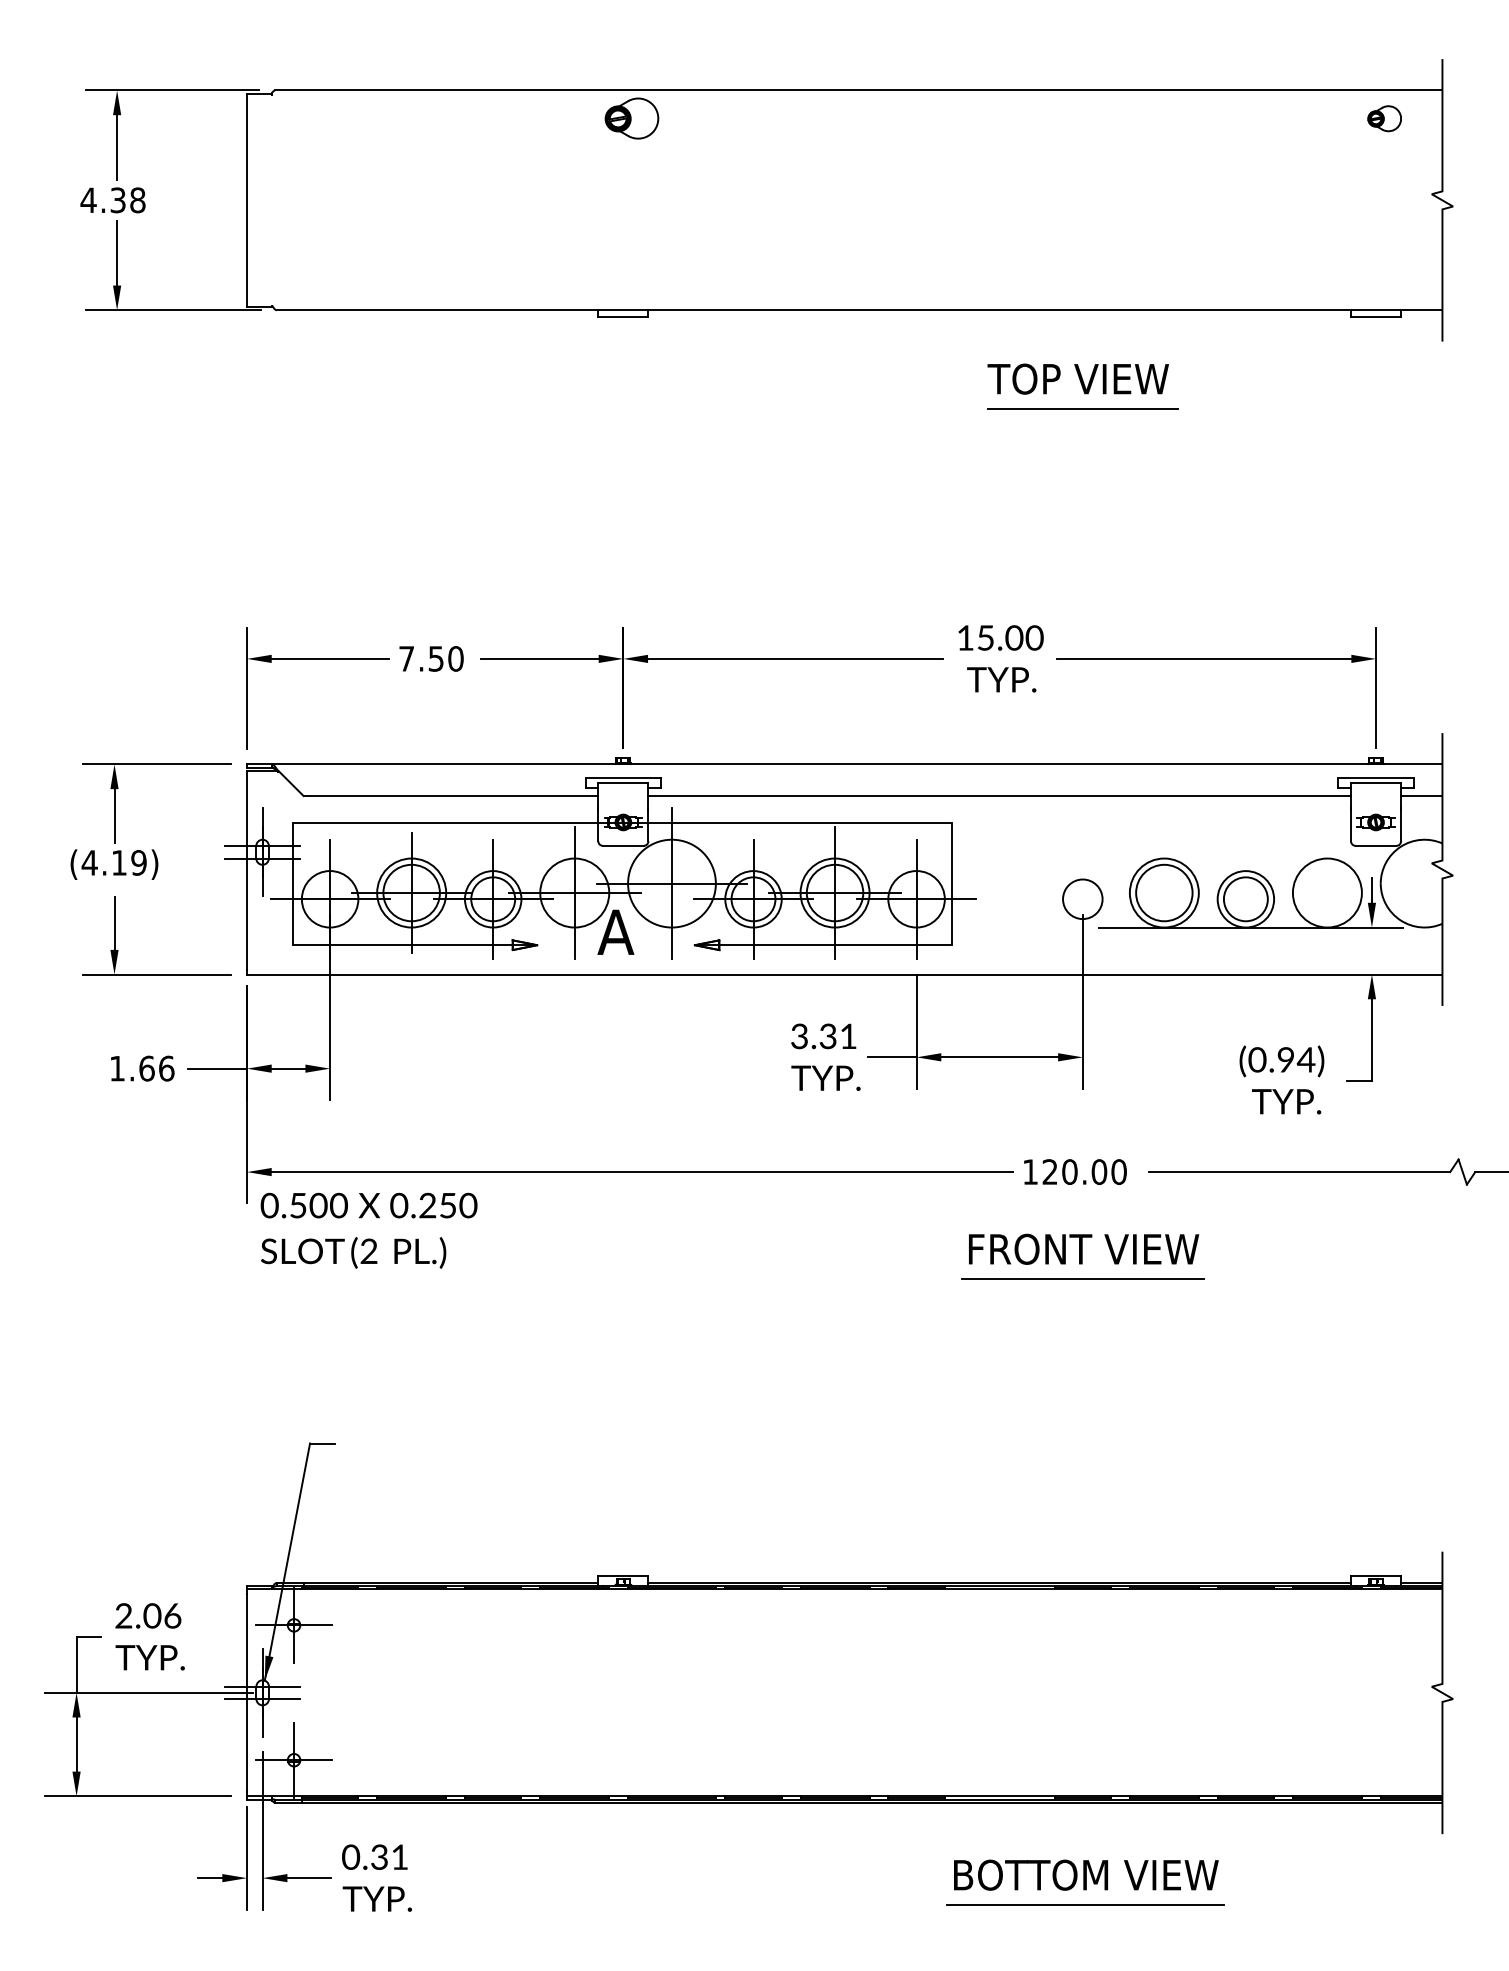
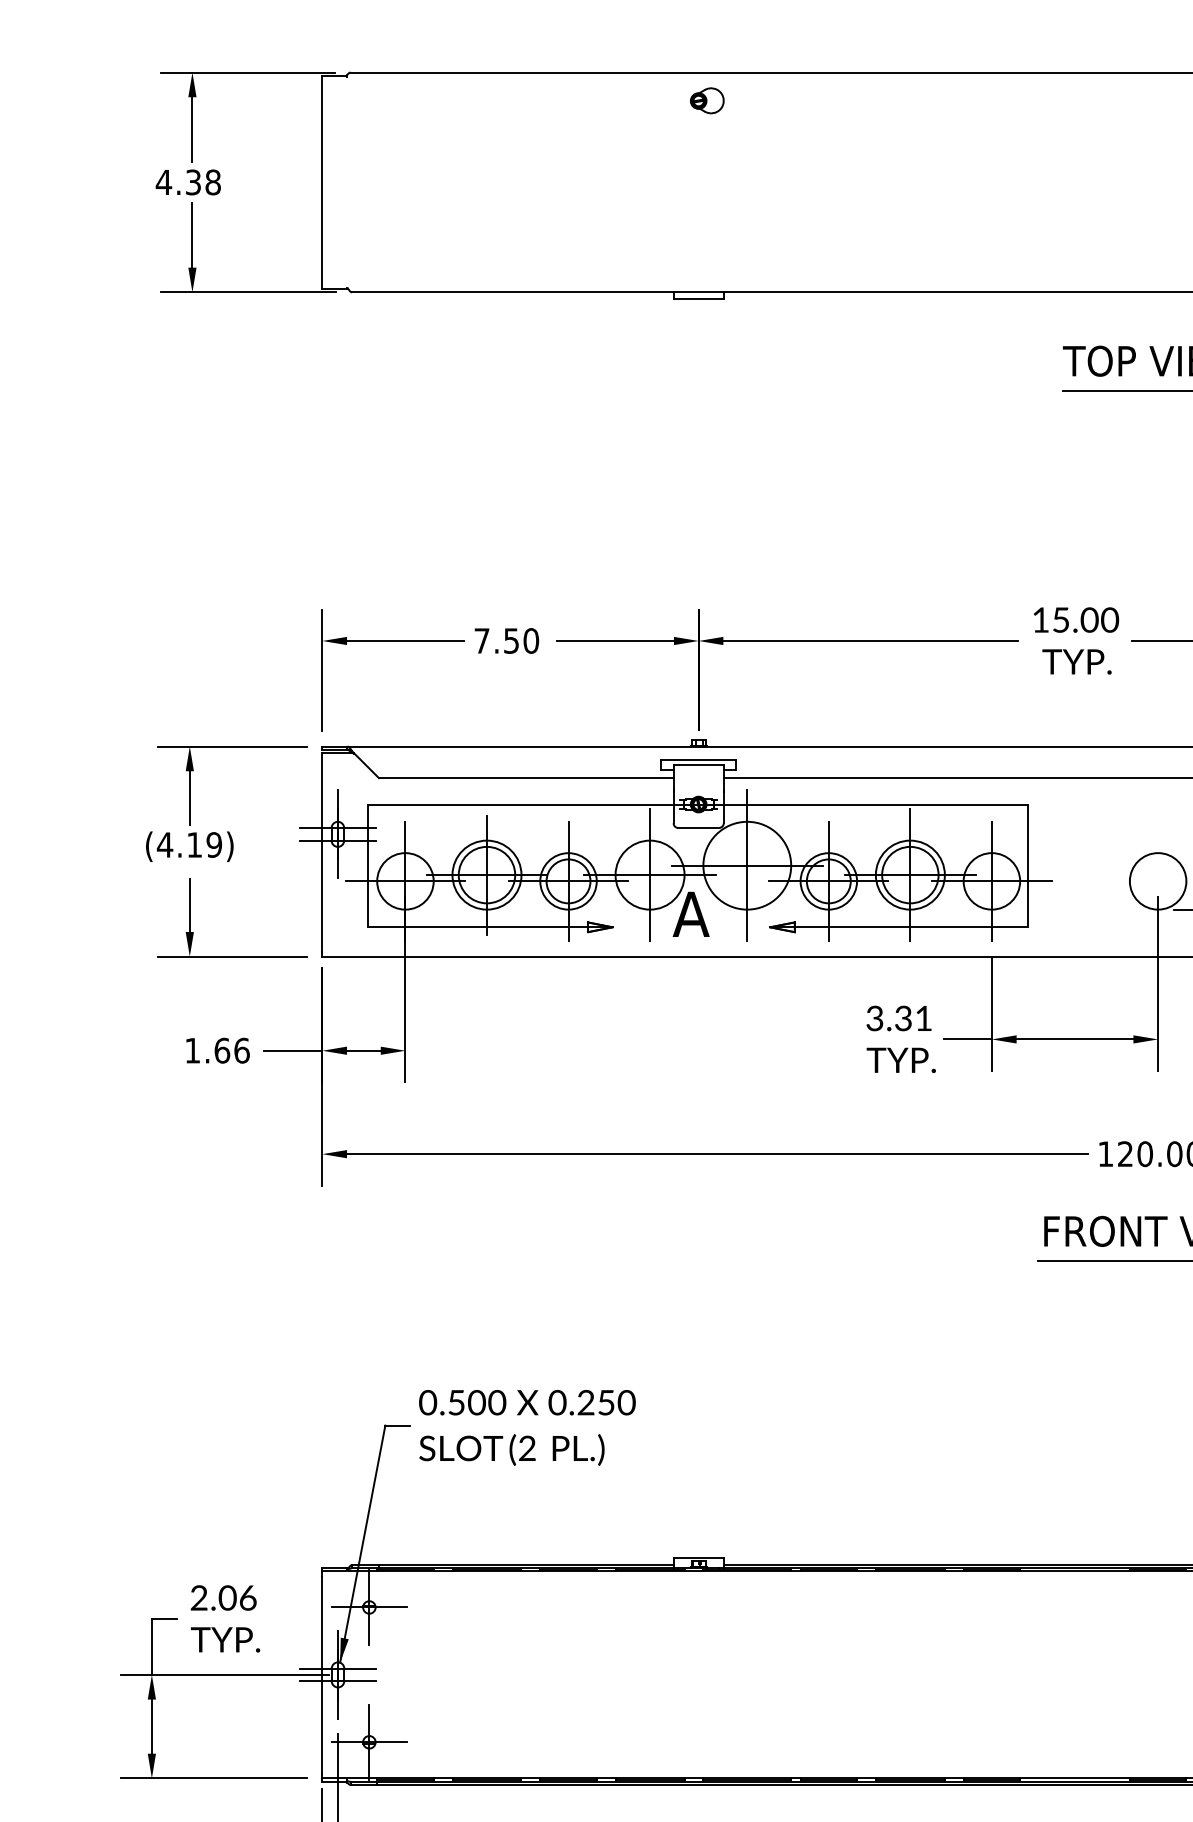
part: (631, 118) -> (706, 100), size x0.62
circle: (1082, 899) -> (1157, 881), size x1.43
text: (368, 1230) -> (526, 1427), moved

